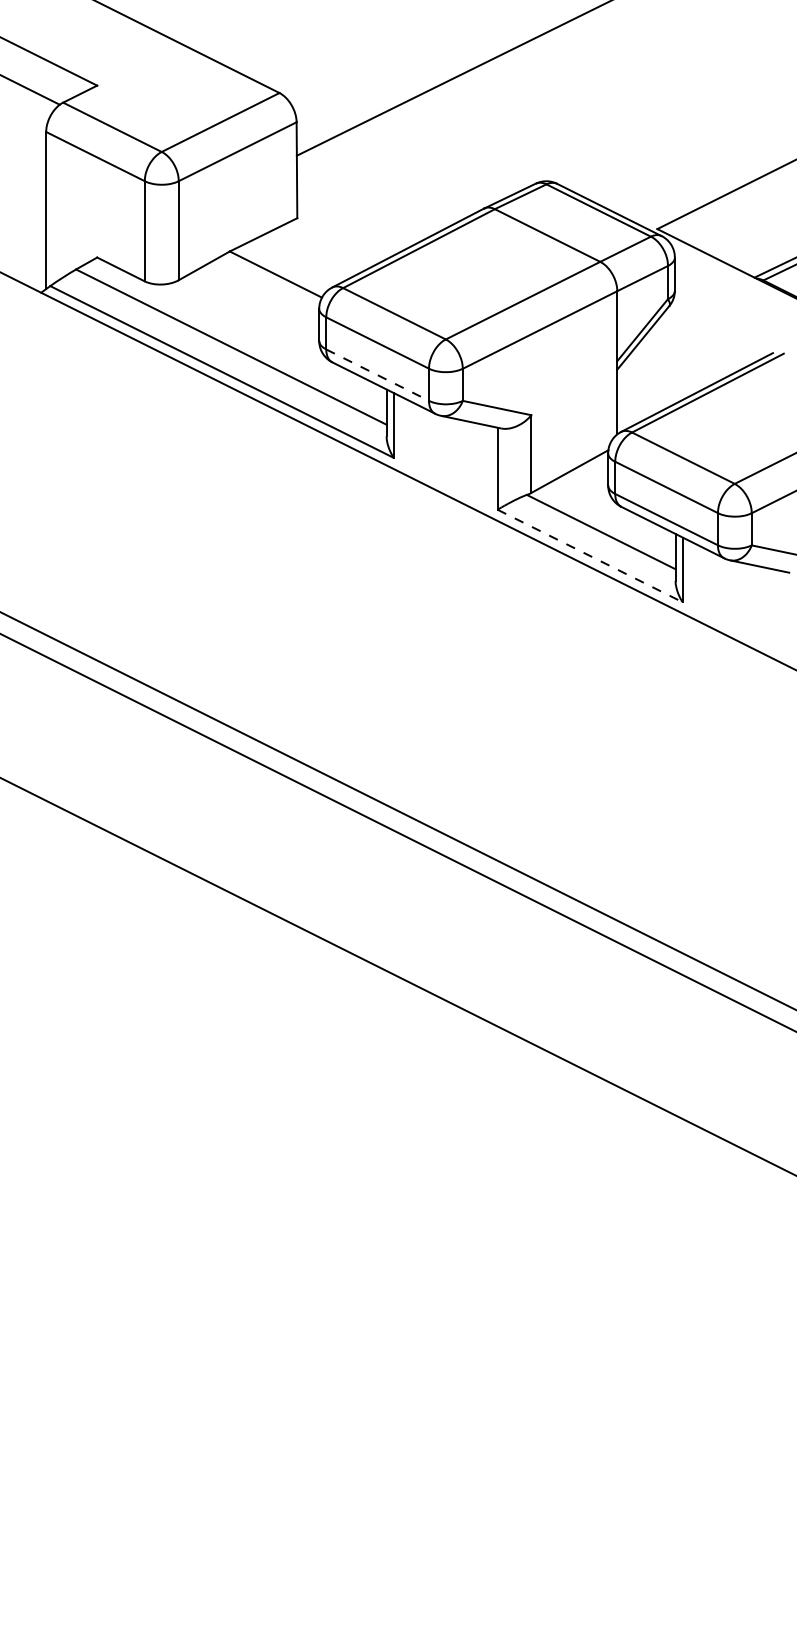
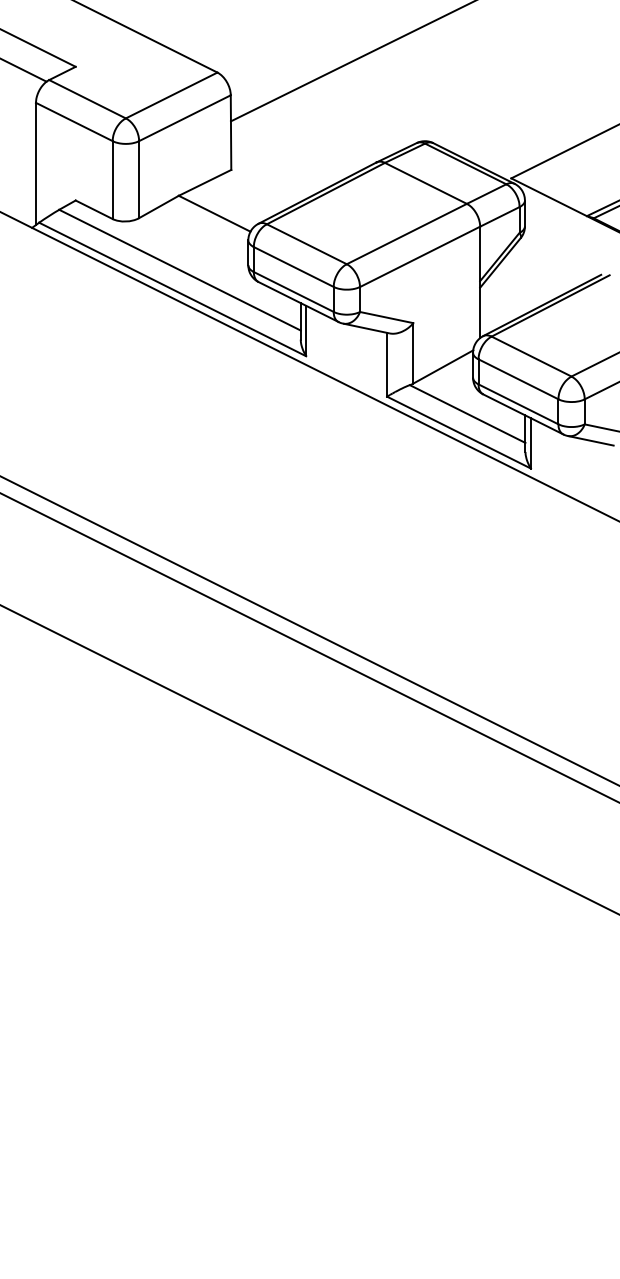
line: (378, 375) -> (294, 292), dashed -> solid
line: (590, 556) -> (459, 433), dashed -> solid

